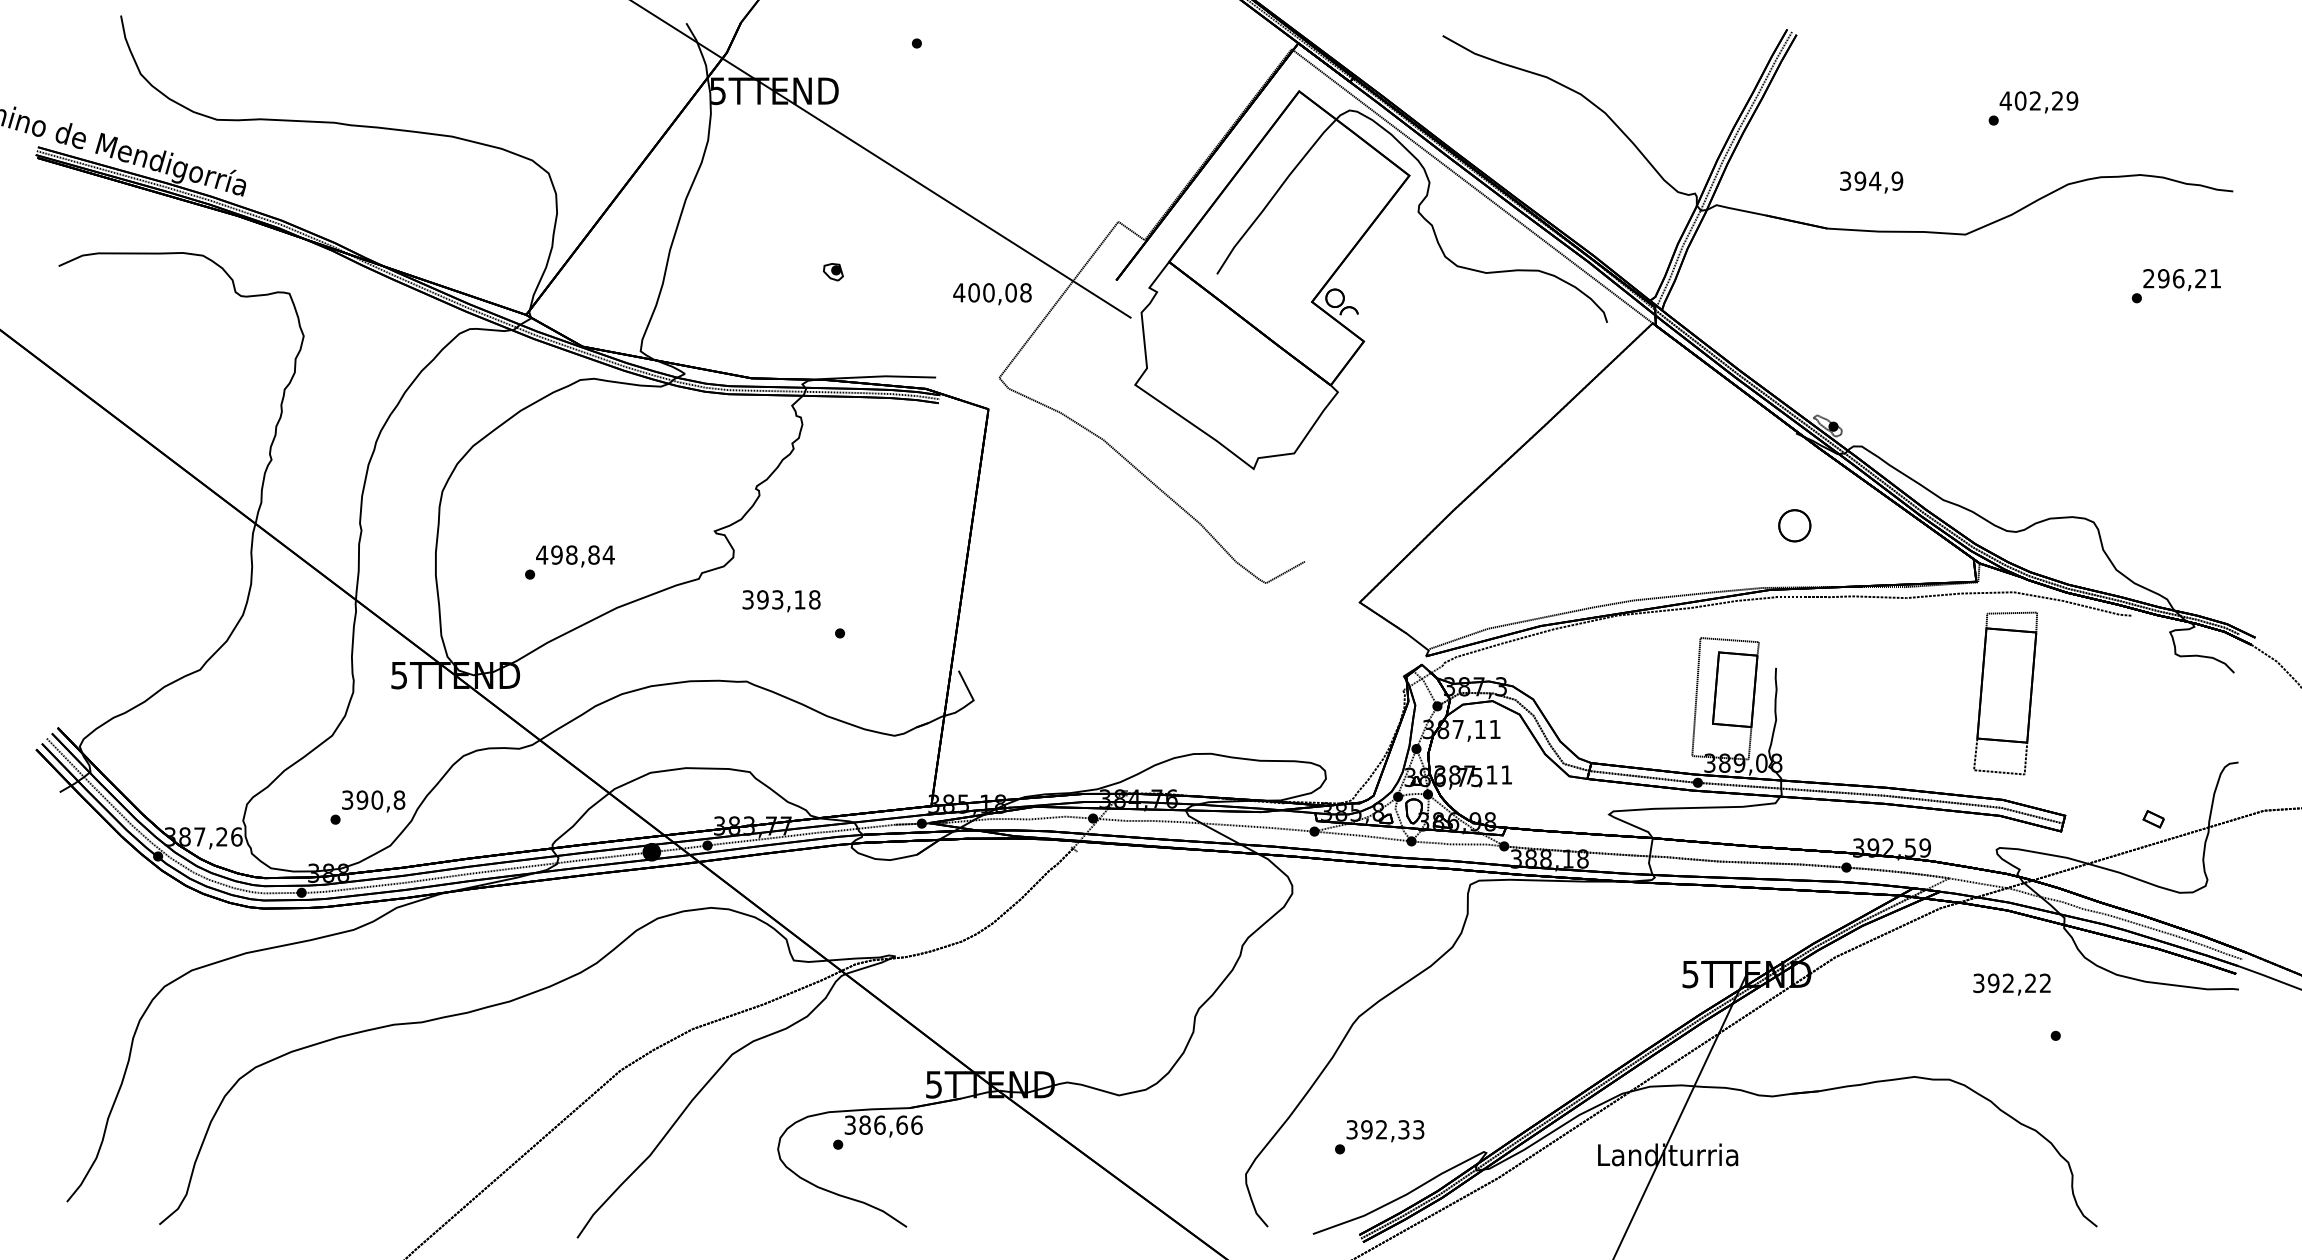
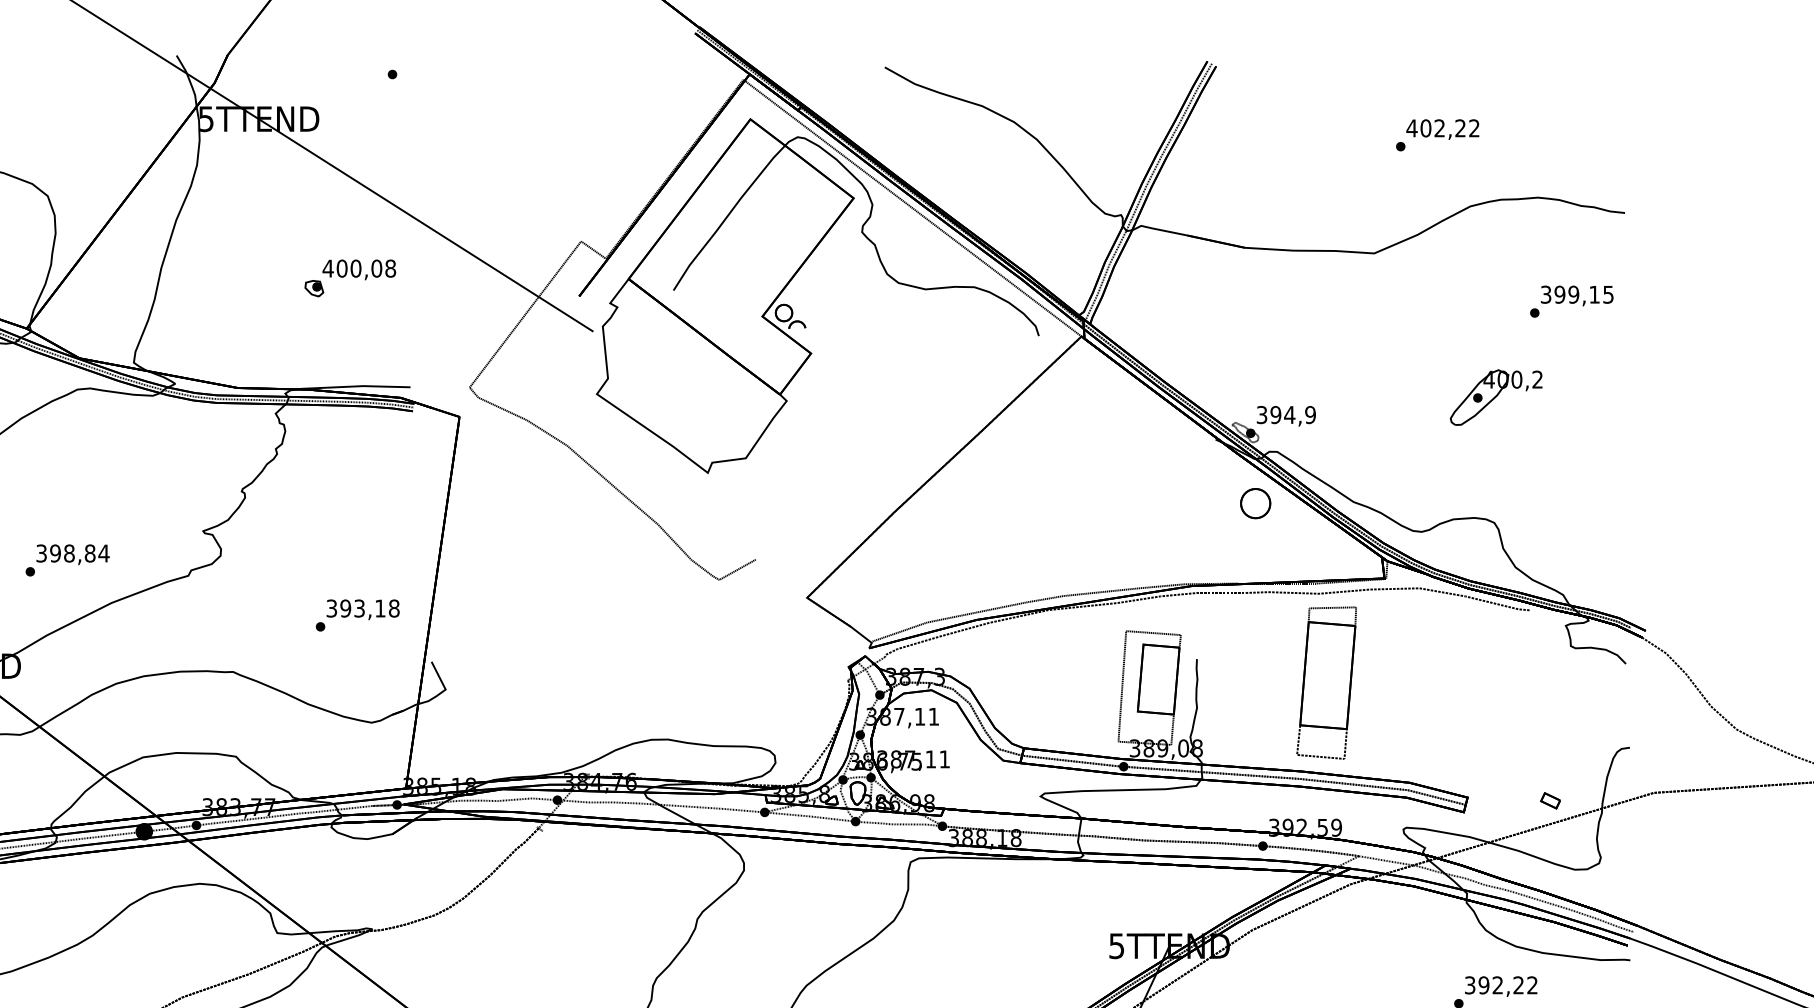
text: (2072, 100) -> (1474, 127), 402,29 -> 402,22
text: (1871, 182) -> (1286, 416), moved
text: (2181, 278) -> (1576, 294), 296,21 -> 399,15
text: (992, 294) -> (359, 270), moved
part: (2095, 388) -> (1496, 397), added
part: (1794, 525) -> (1255, 503), moved
text: (542, 554) -> (41, 552), 498,84 -> 398,84
text: (781, 601) -> (363, 610), moved
part: (2005, 693) -> (1326, 683), moved
text: (2011, 984) -> (1500, 986), moved

